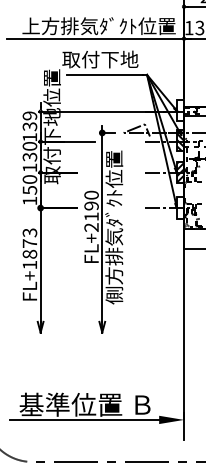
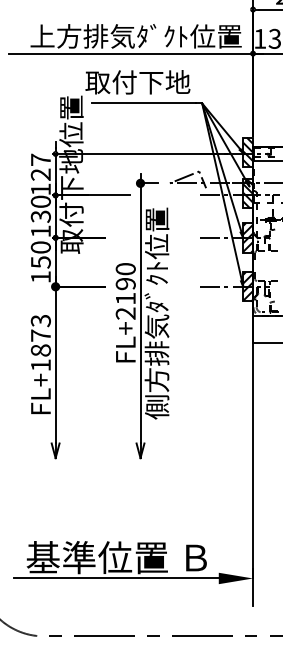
hatch: (180, 110) -> (248, 152), added
text: (29, 121) -> (40, 167), 139 -> 127
hatch: (180, 207) -> (248, 286), added

